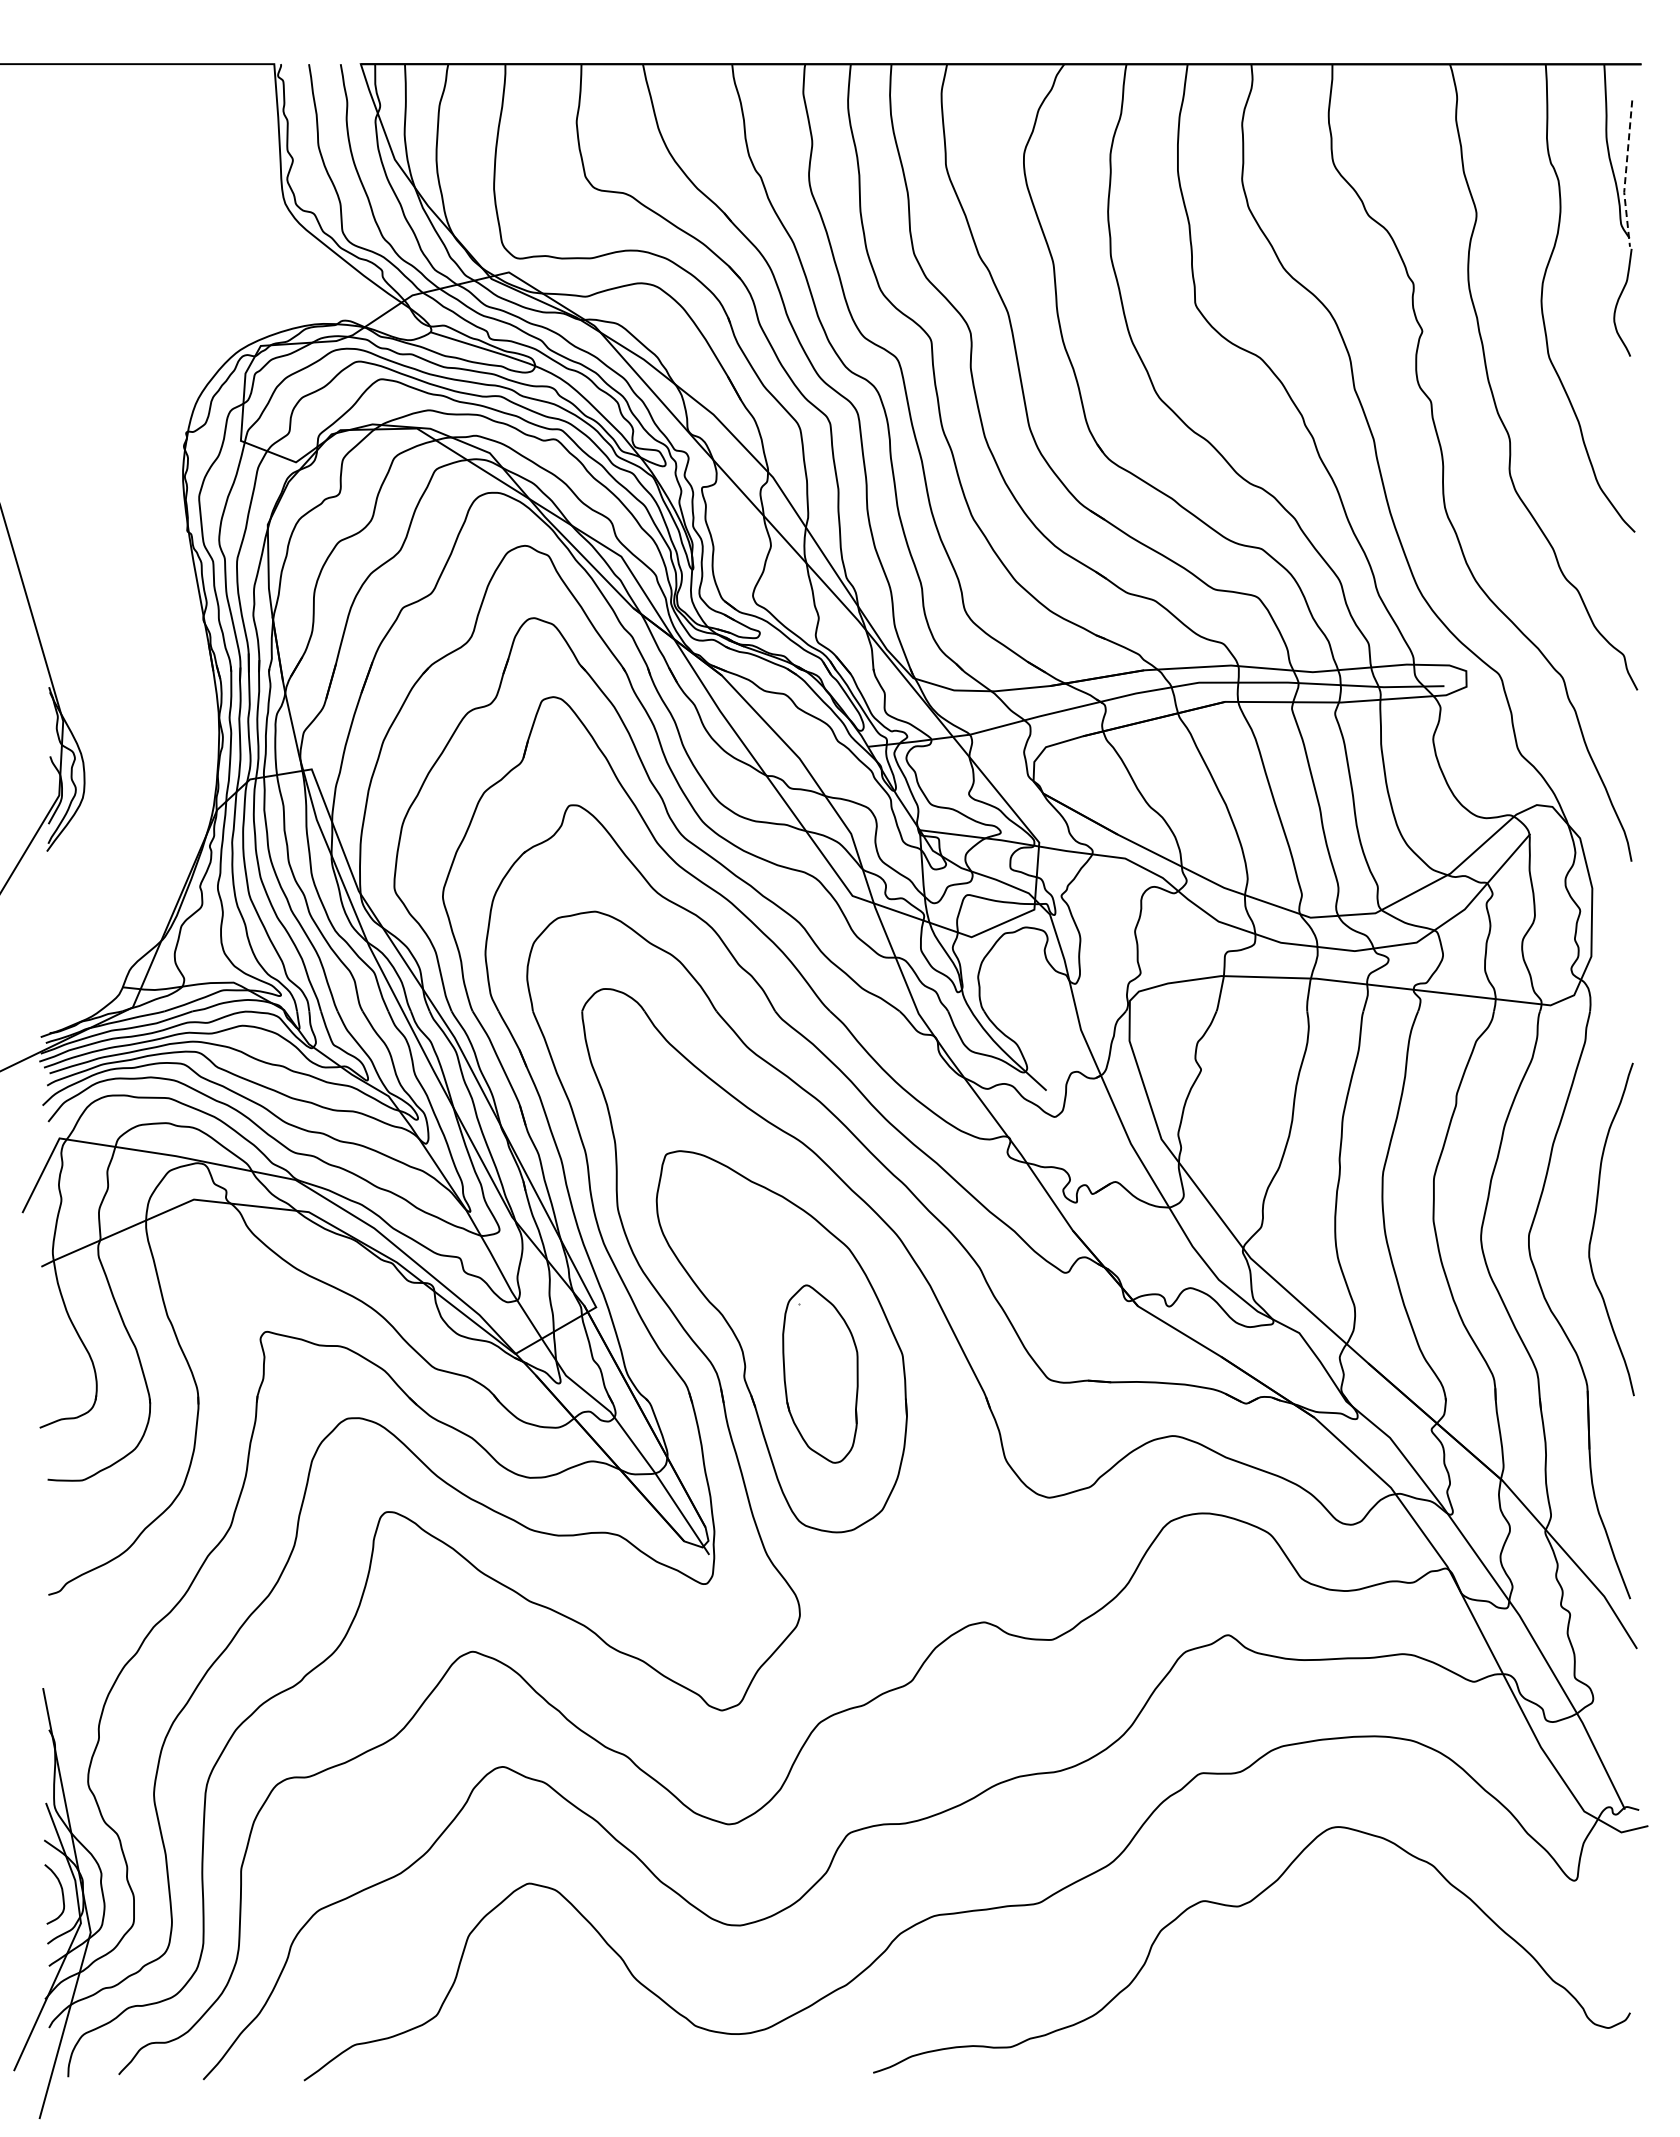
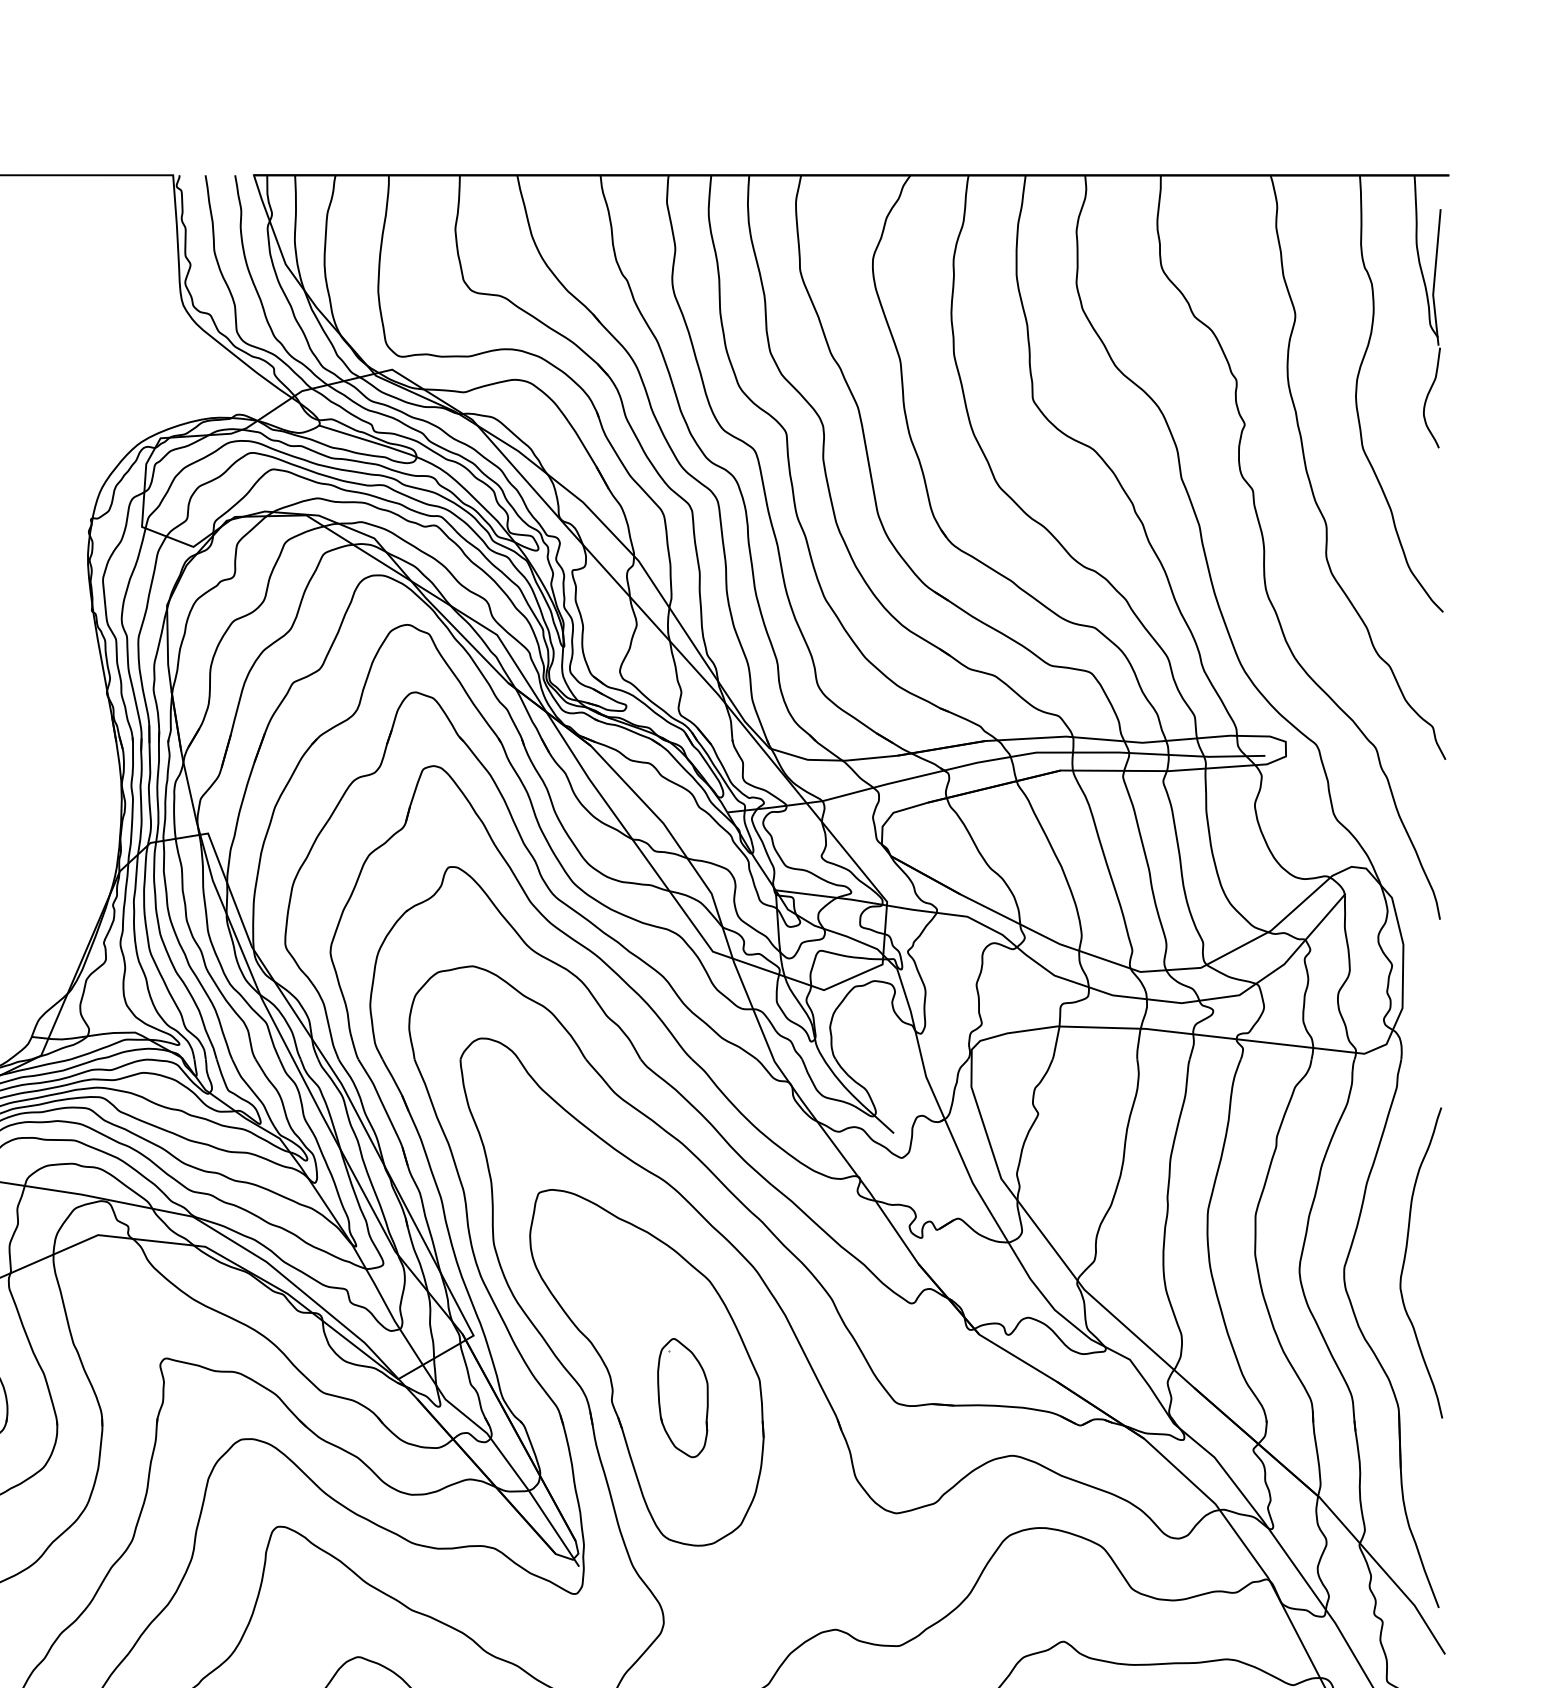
line: (1625, 174) -> (1434, 278), dashed -> solid
part: (820, 1374) -> (682, 1398), size x0.71

